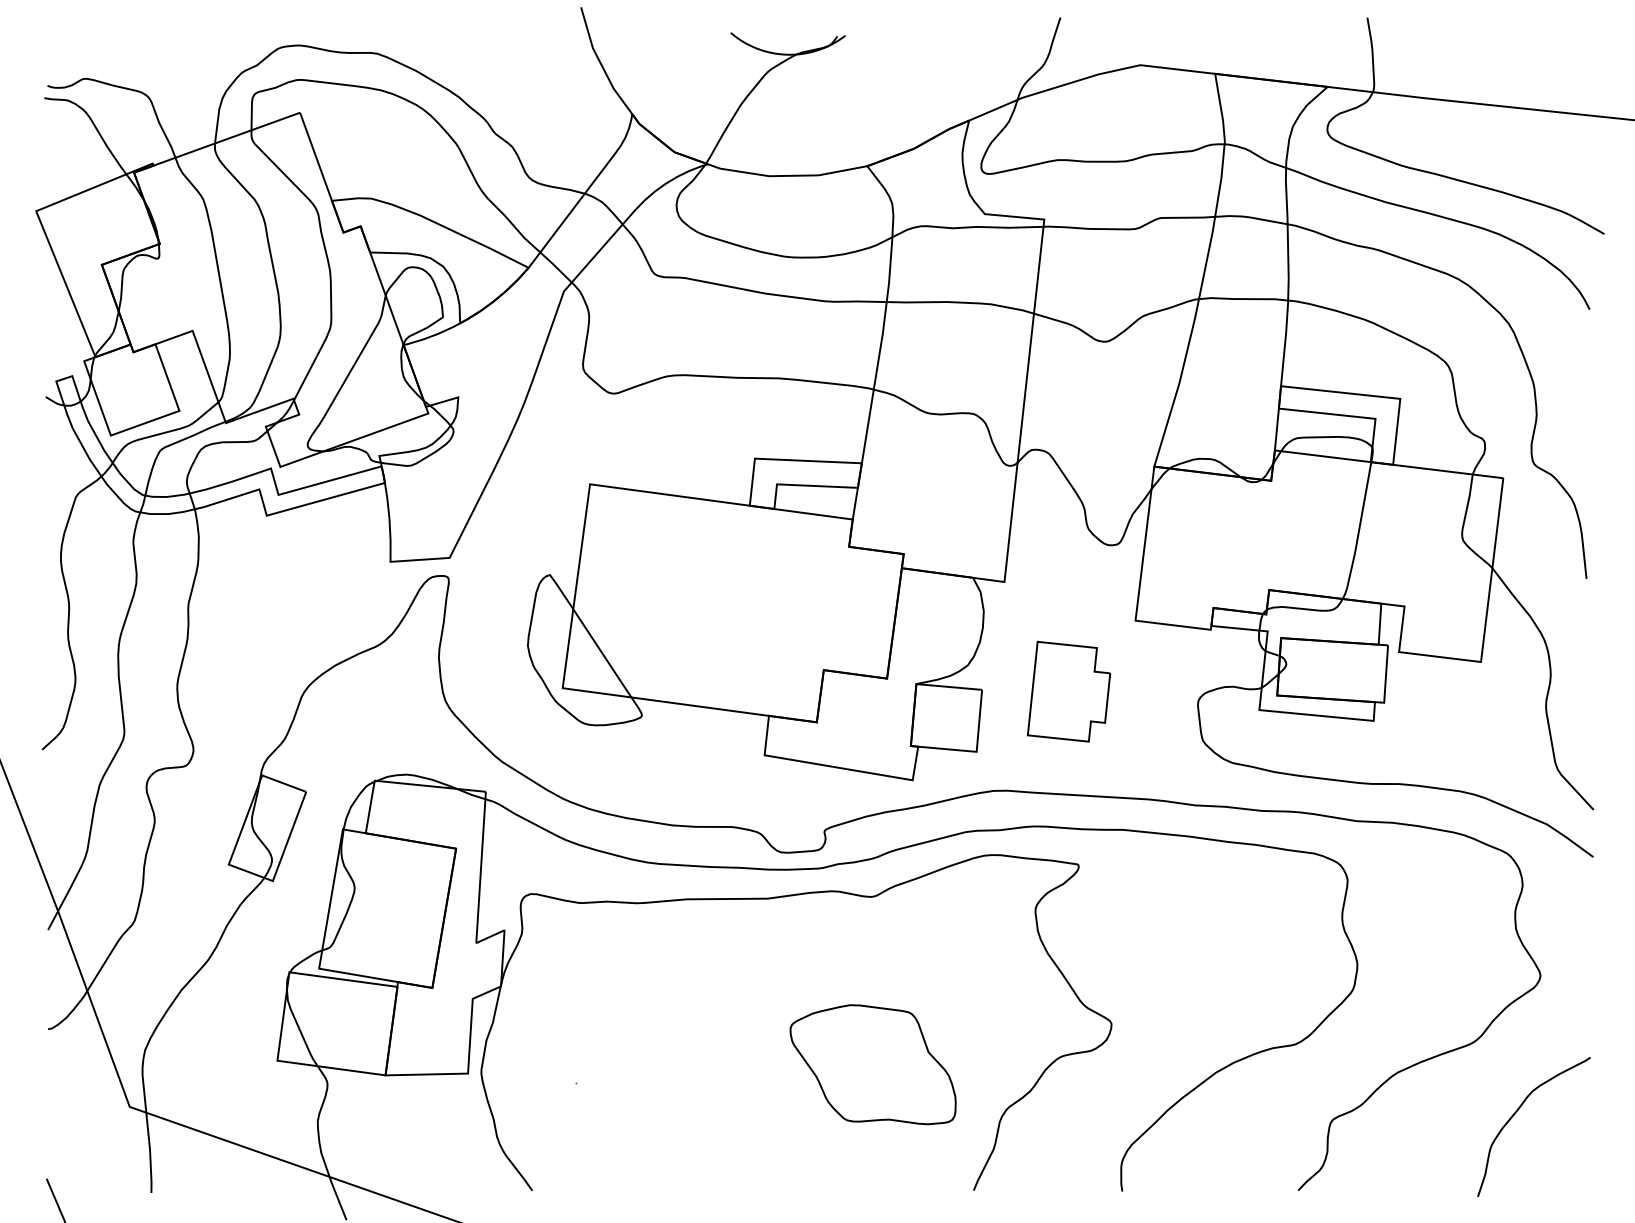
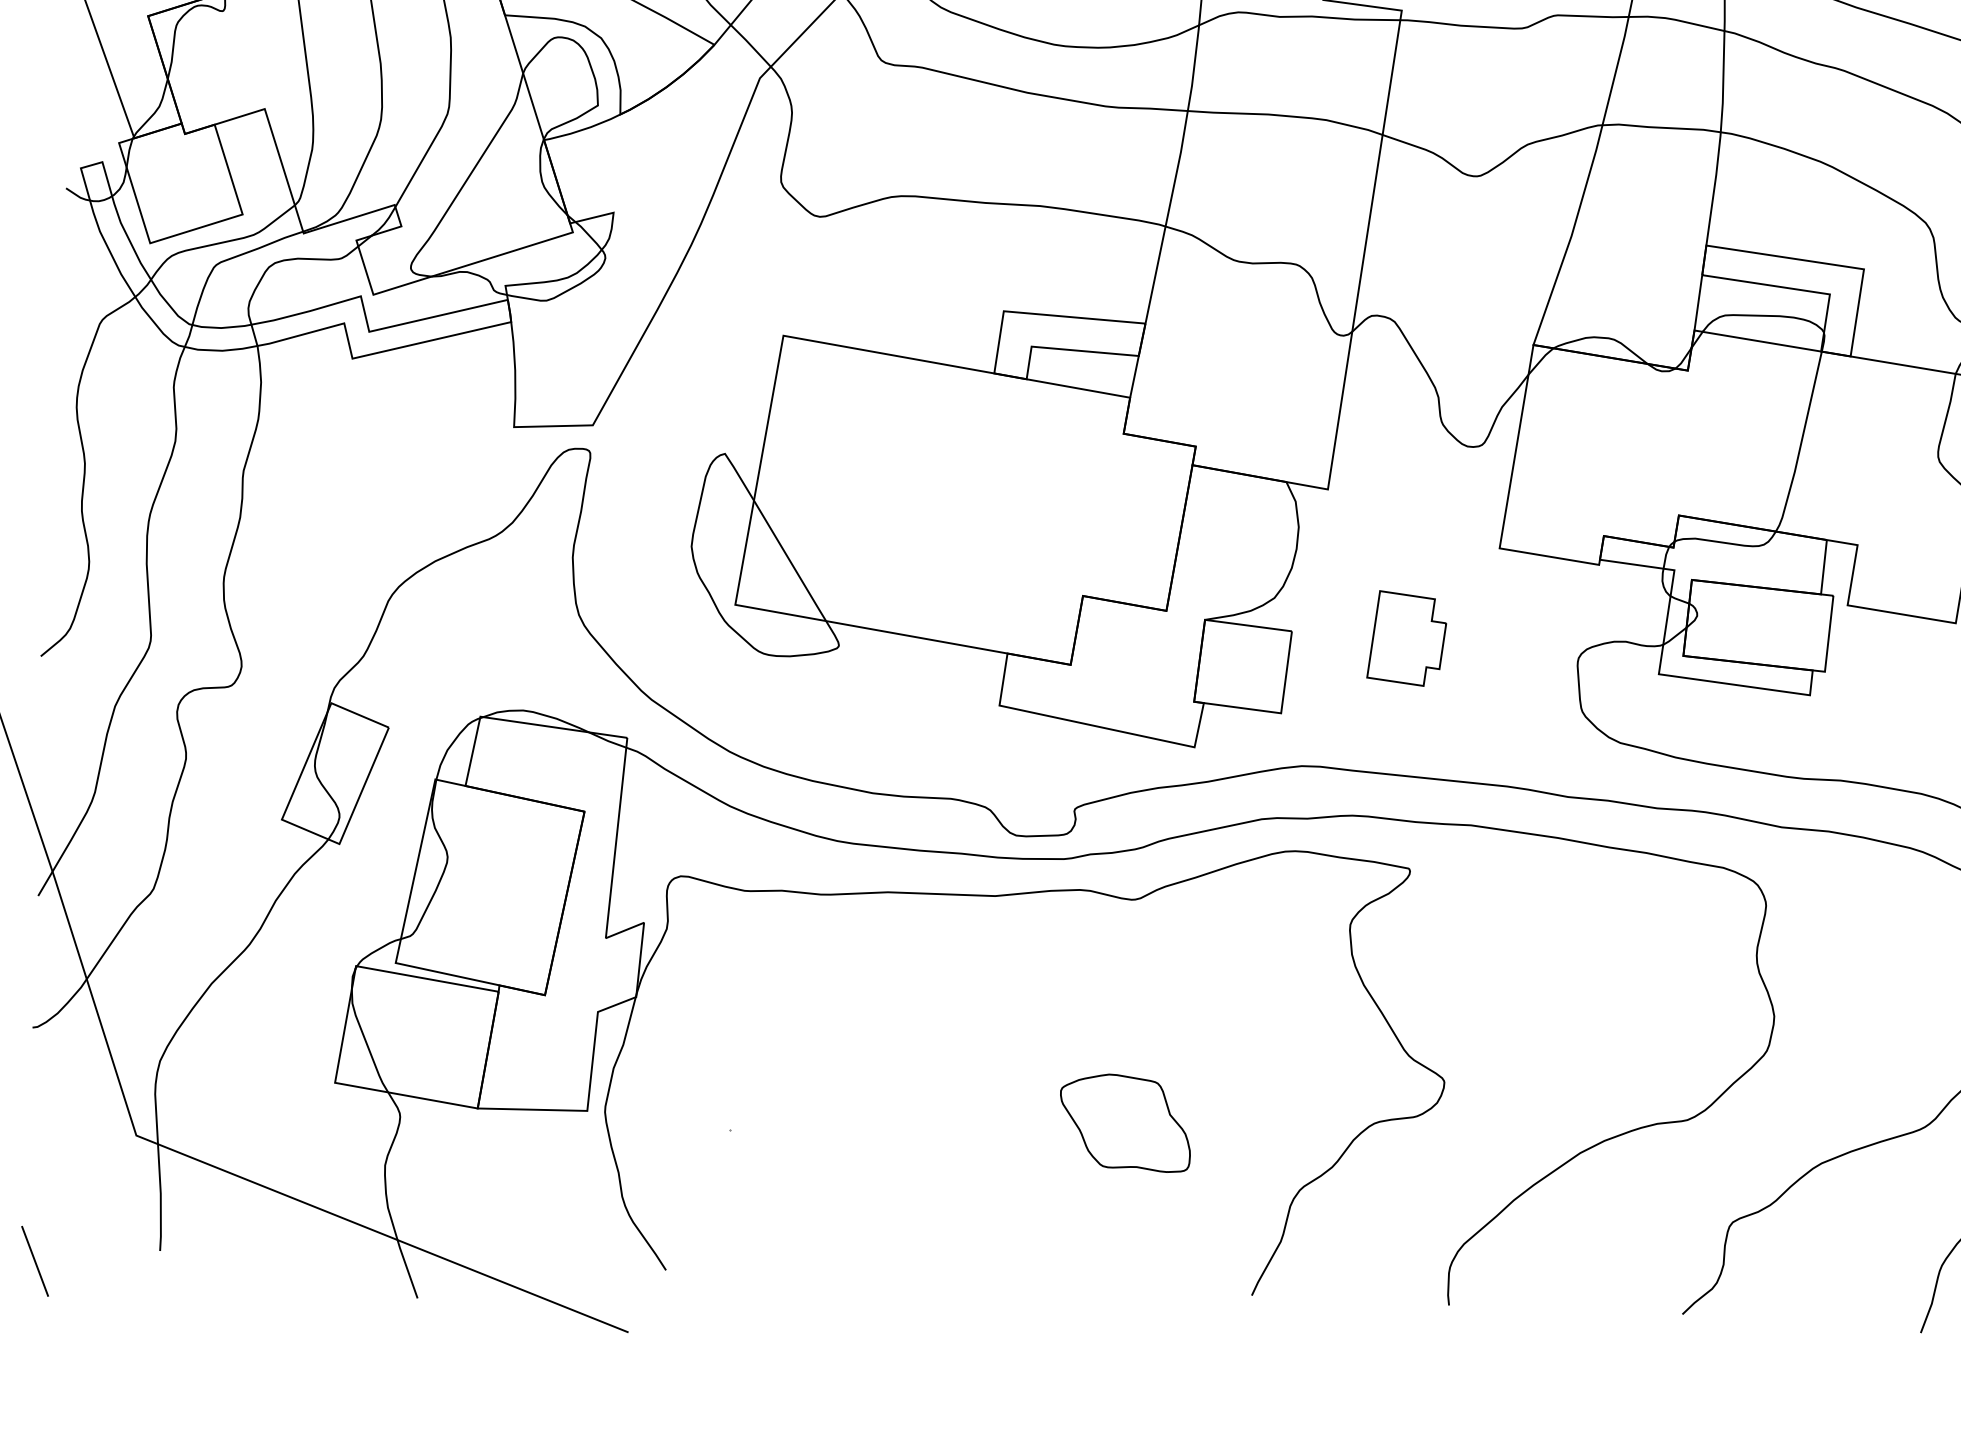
part: (1068, 691) -> (1406, 638), size x0.7
part: (872, 1064) -> (1124, 1122), size x0.6

